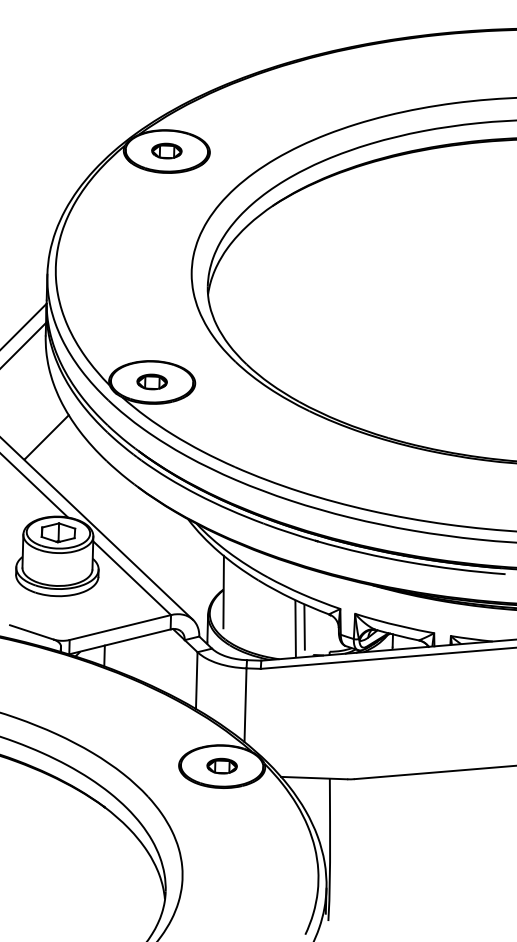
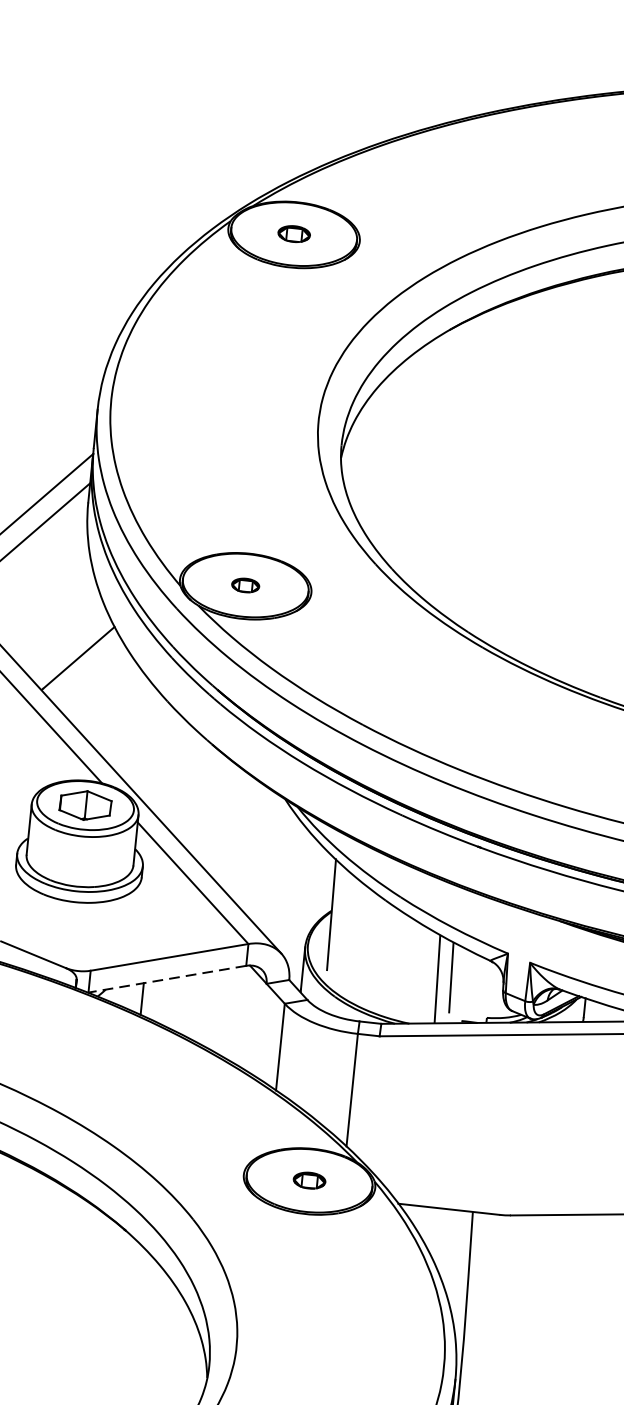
part: (166, 150) -> (293, 233), size x0.7
part: (151, 381) -> (244, 584), size x0.6
line: (119, 641) -> (166, 978), solid -> dashed
part: (221, 765) -> (308, 1179), size x0.7

